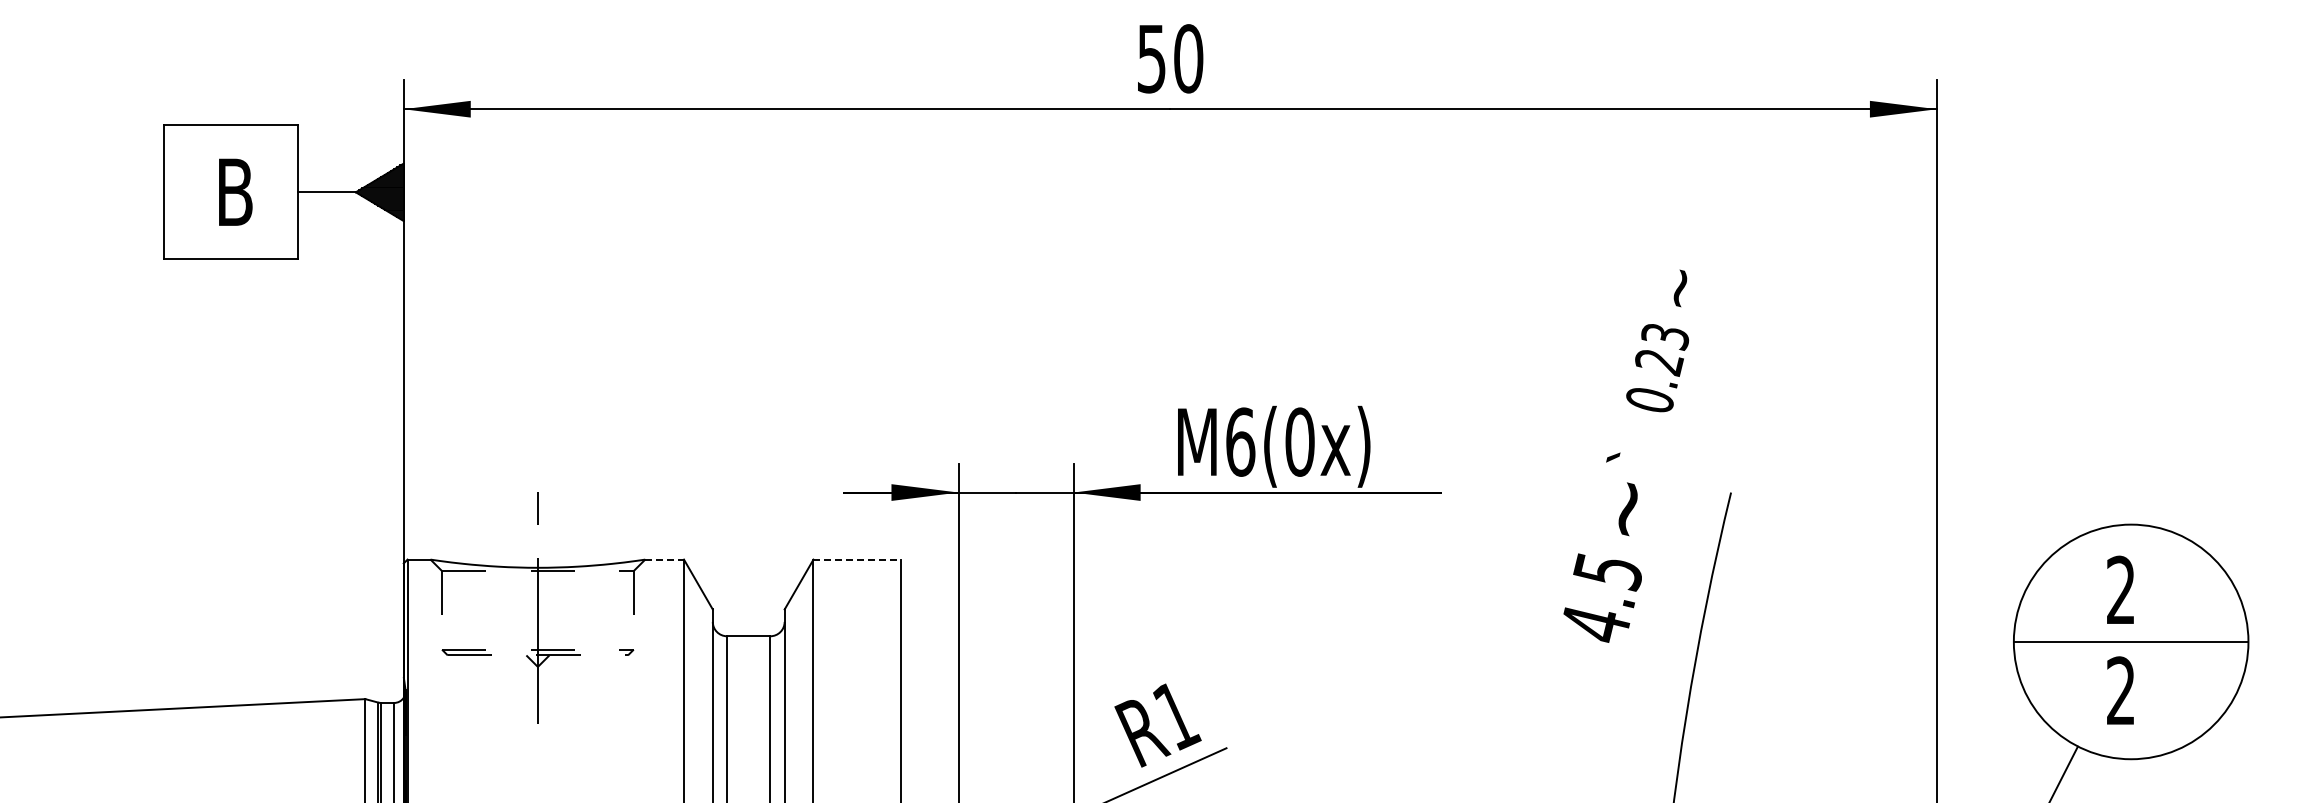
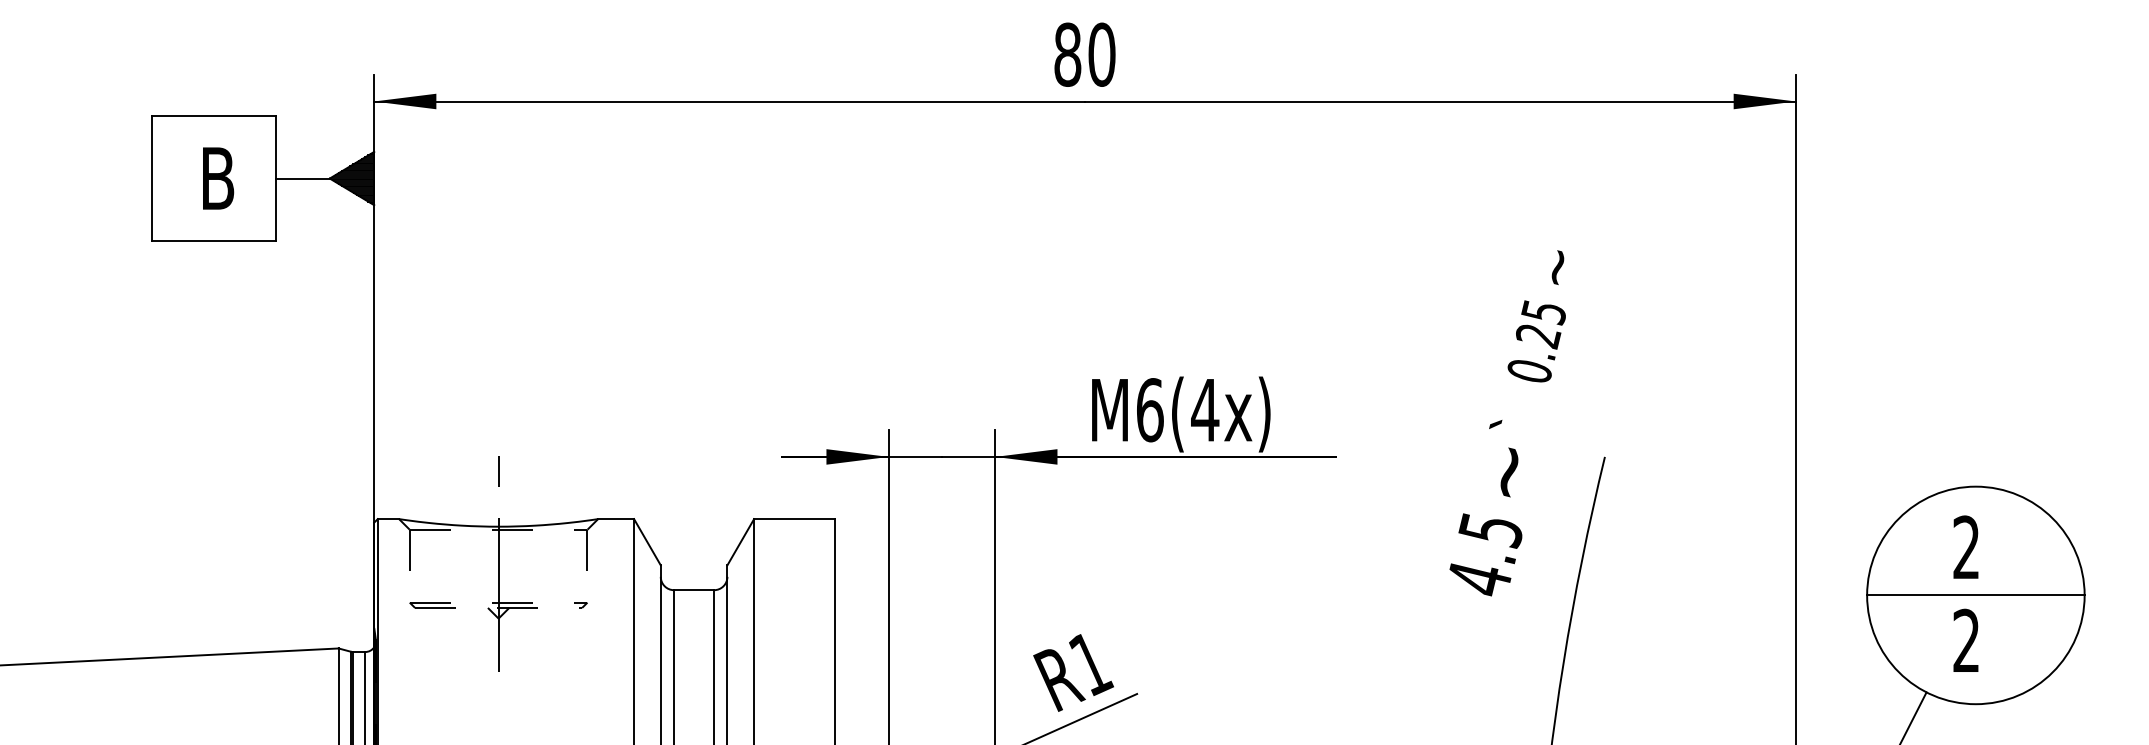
text: (1151, 58) -> (1067, 54), 50 -> 80
text: (1664, 336) -> (1543, 312), 0.23 -> 0.25
text: (1299, 441) -> (1204, 409), M6(0x) -> M6(4x)
line: (665, 559) -> (616, 518), dashed -> solid
line: (857, 559) -> (794, 518), dashed -> solid

